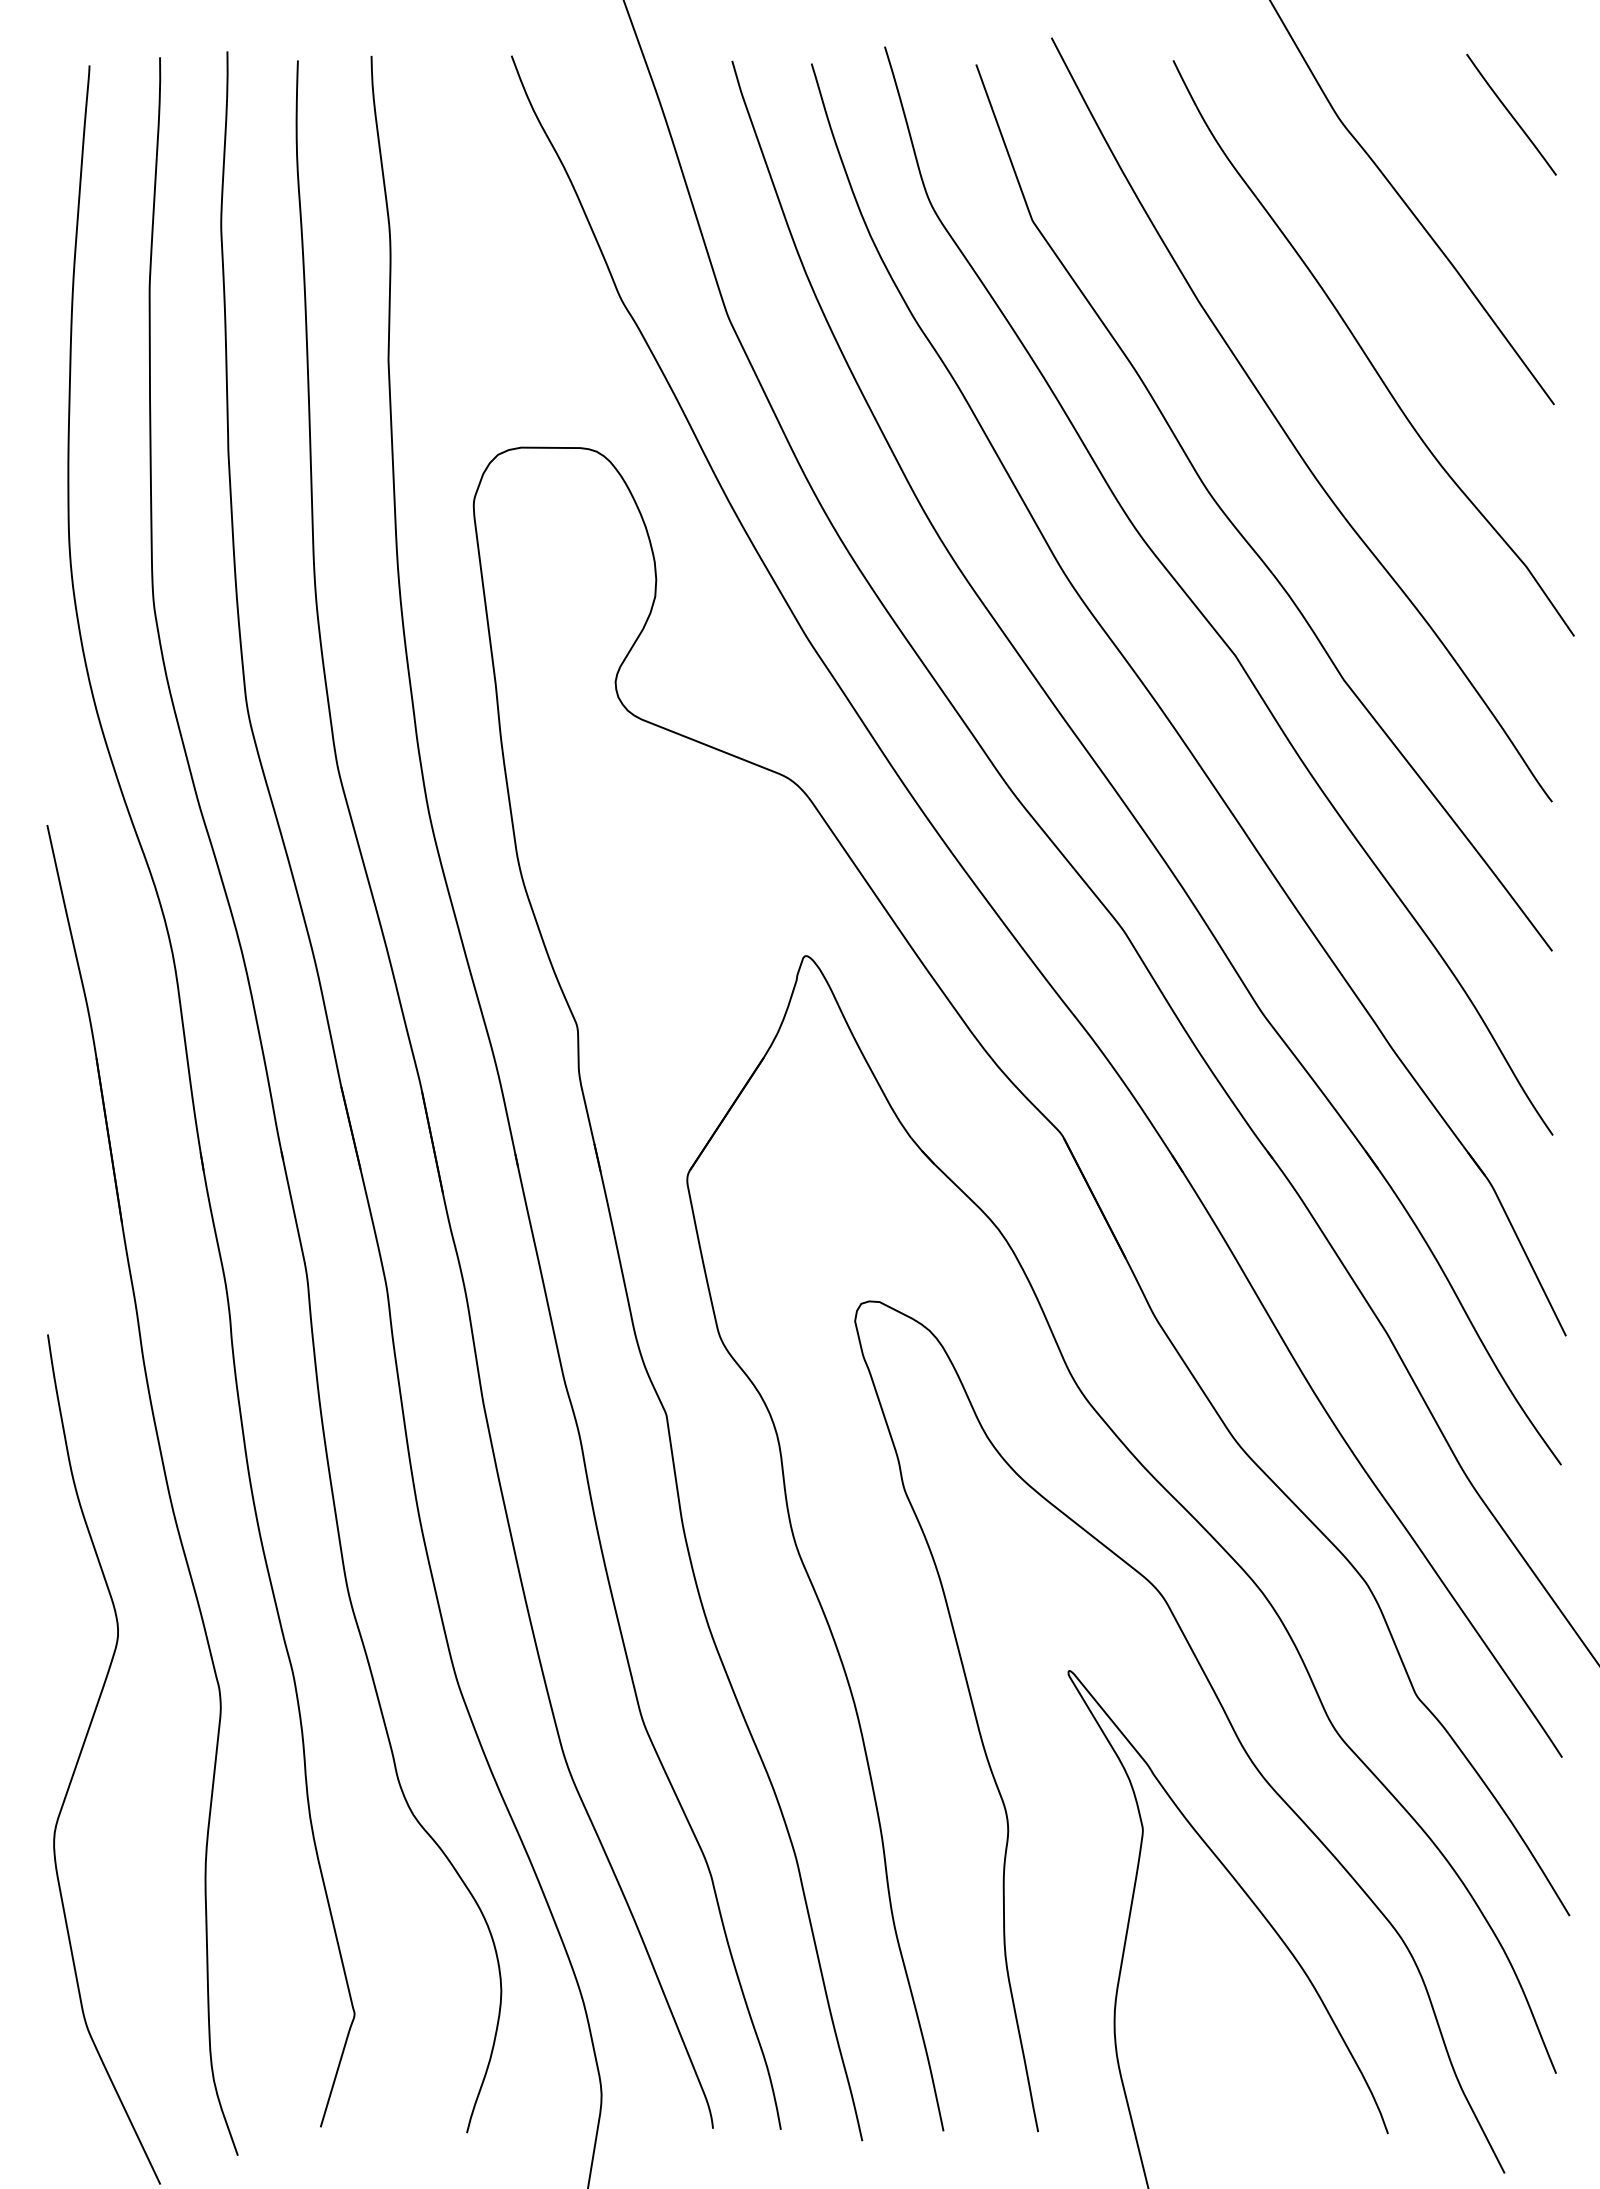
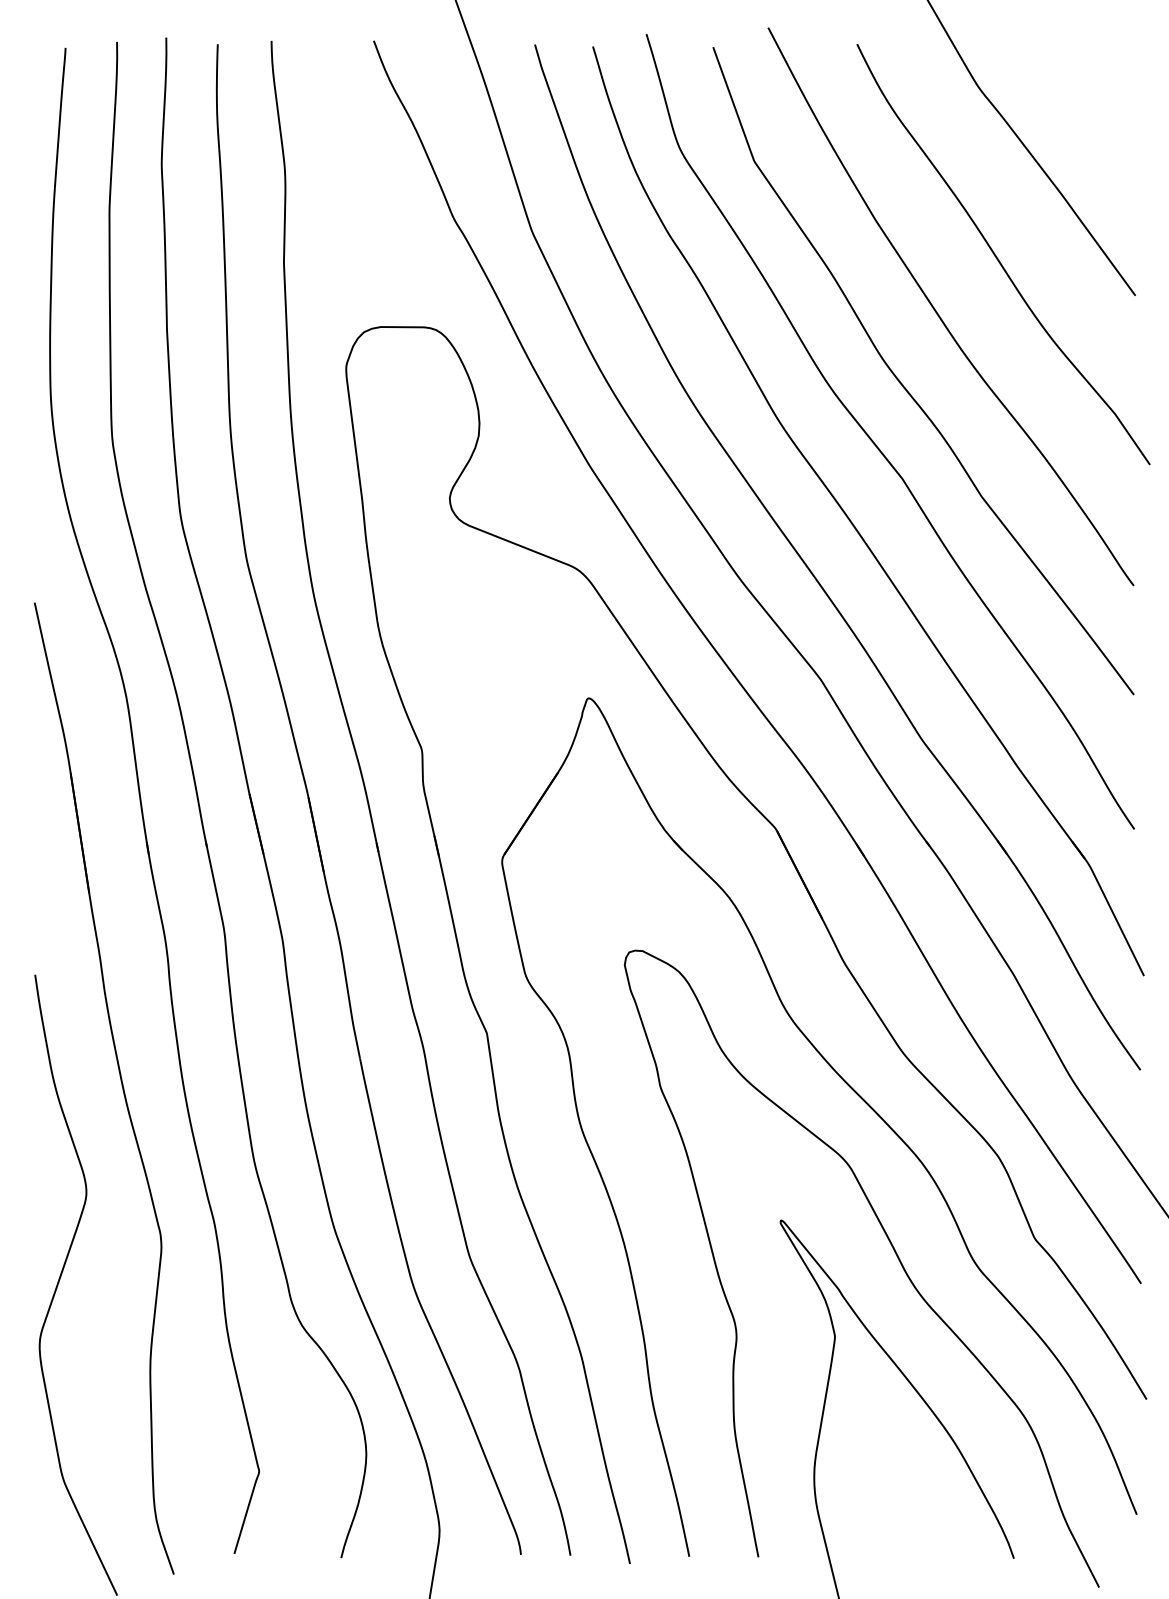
line: (1511, 114) -> (1104, 83), removed

